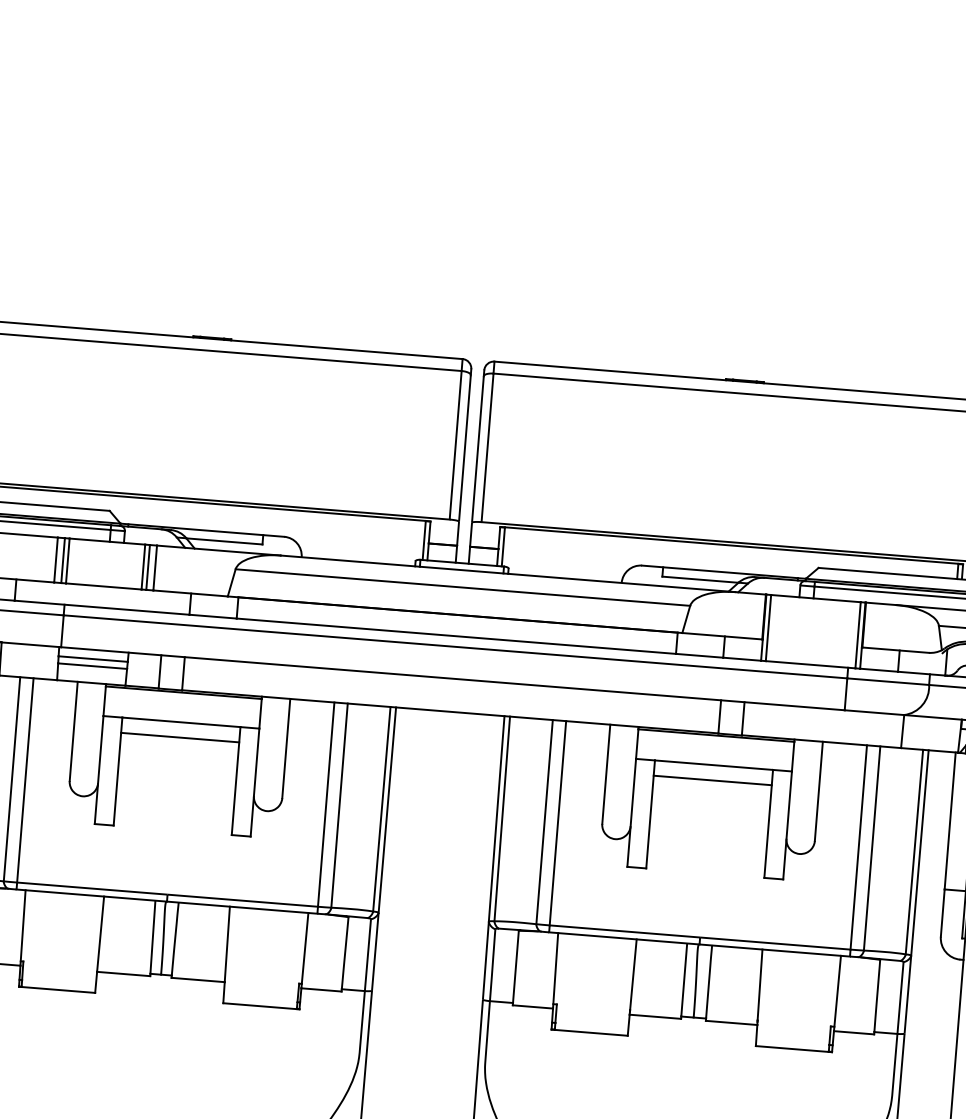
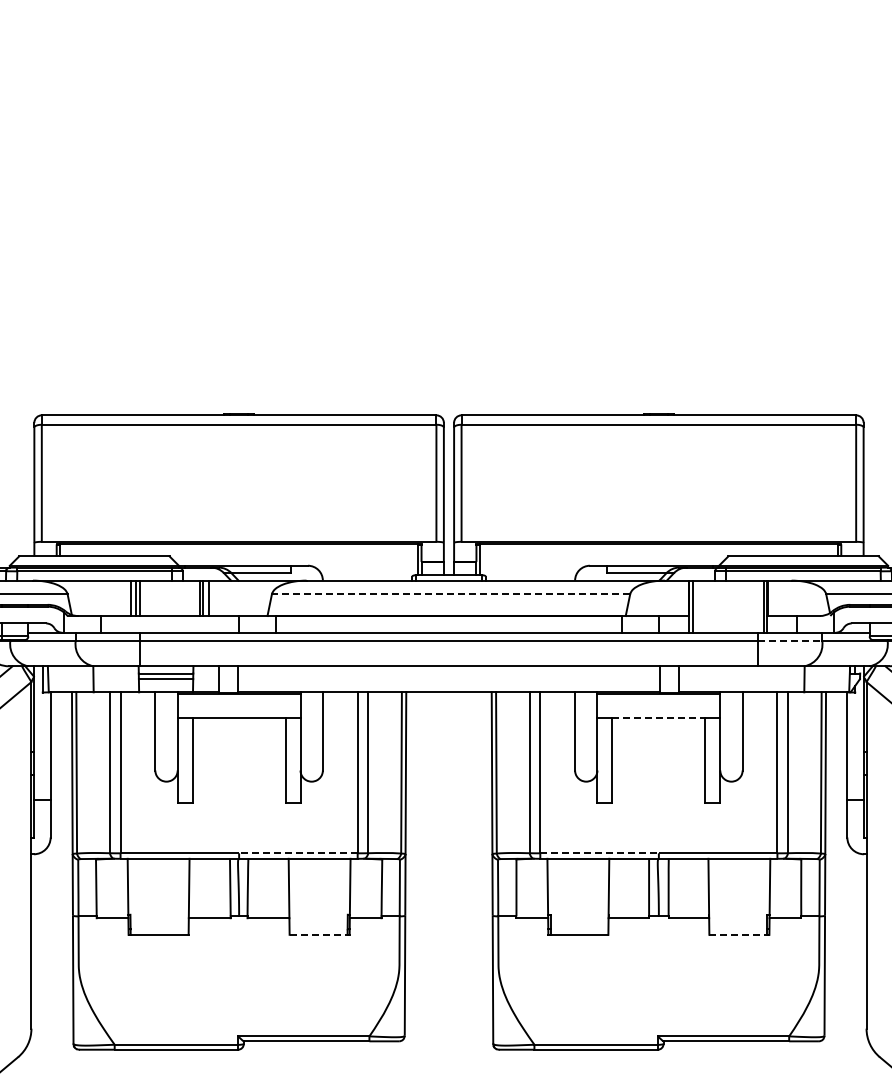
line: (462, 587) -> (450, 594), solid -> dashed
line: (888, 682) -> (790, 641), solid -> dashed
line: (179, 737) -> (238, 729), removed
line: (713, 765) -> (658, 717), solid -> dashed
line: (712, 780) -> (658, 729), removed
line: (241, 900) -> (297, 853), solid -> dashed
line: (626, 931) -> (600, 853), solid -> dashed
line: (262, 1005) -> (320, 934), solid -> dashed
line: (794, 1048) -> (739, 934), solid -> dashed

